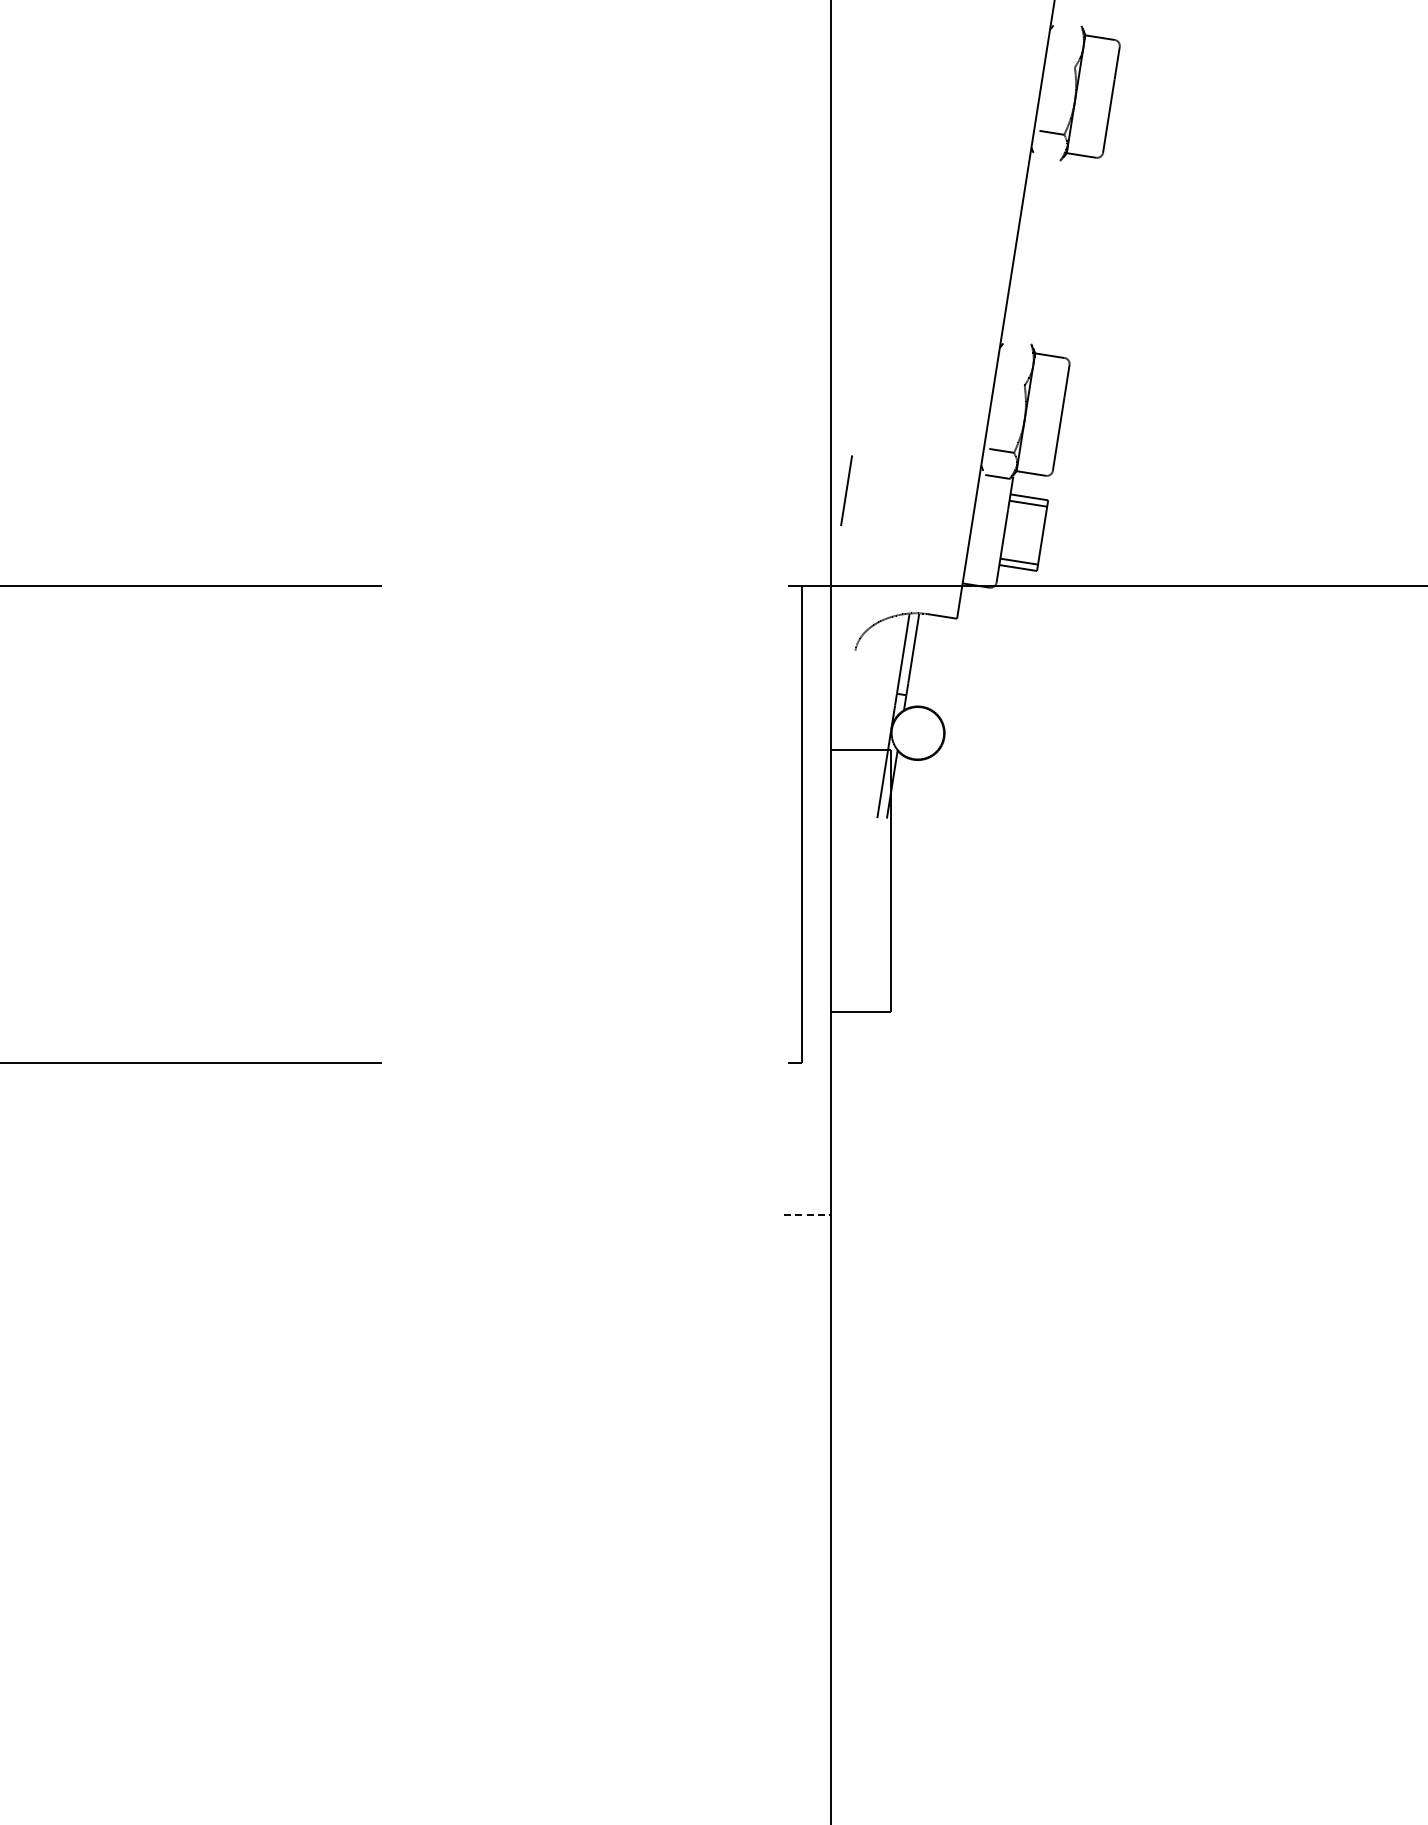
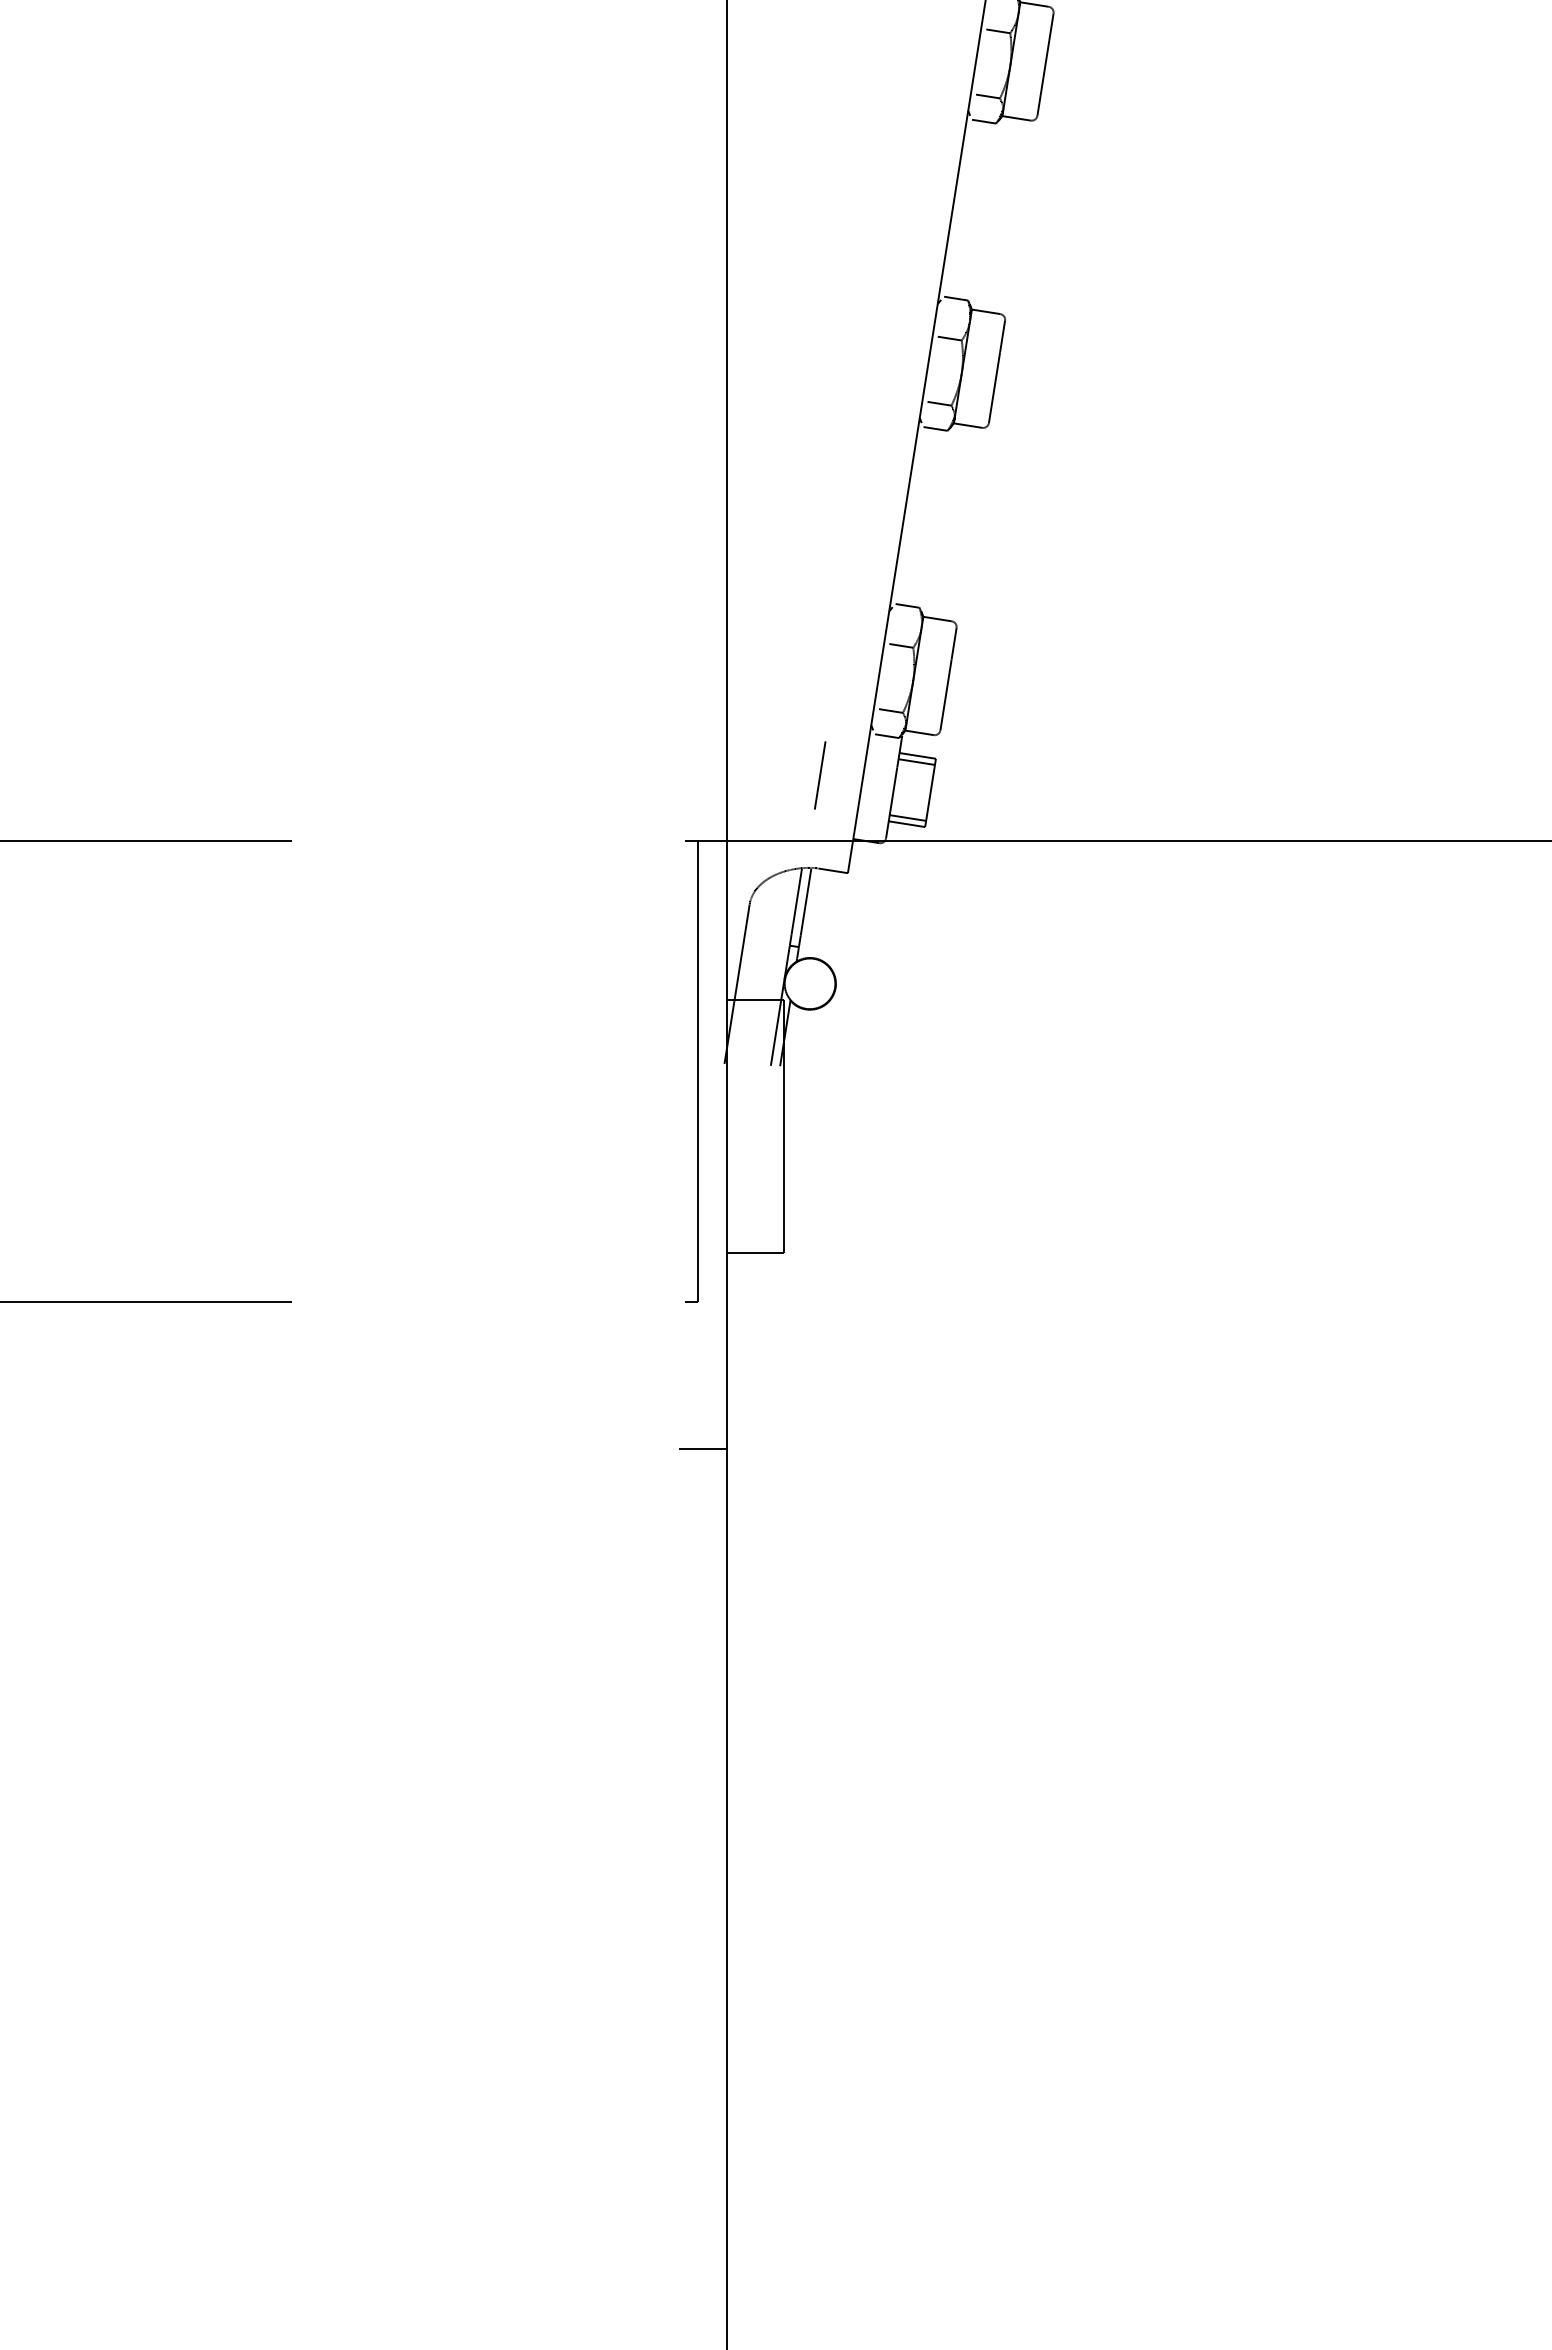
line: (1069, 23) -> (956, 298), added
line: (1062, 65) -> (949, 338), added
line: (1047, 158) -> (935, 428), added
line: (1018, 341) -> (907, 605), added
line: (1012, 383) -> (901, 645), added
line: (846, 490) -> (820, 775), moved
line: (841, 732) -> (736, 983), added
line: (807, 1215) -> (703, 1449), dashed -> solid

